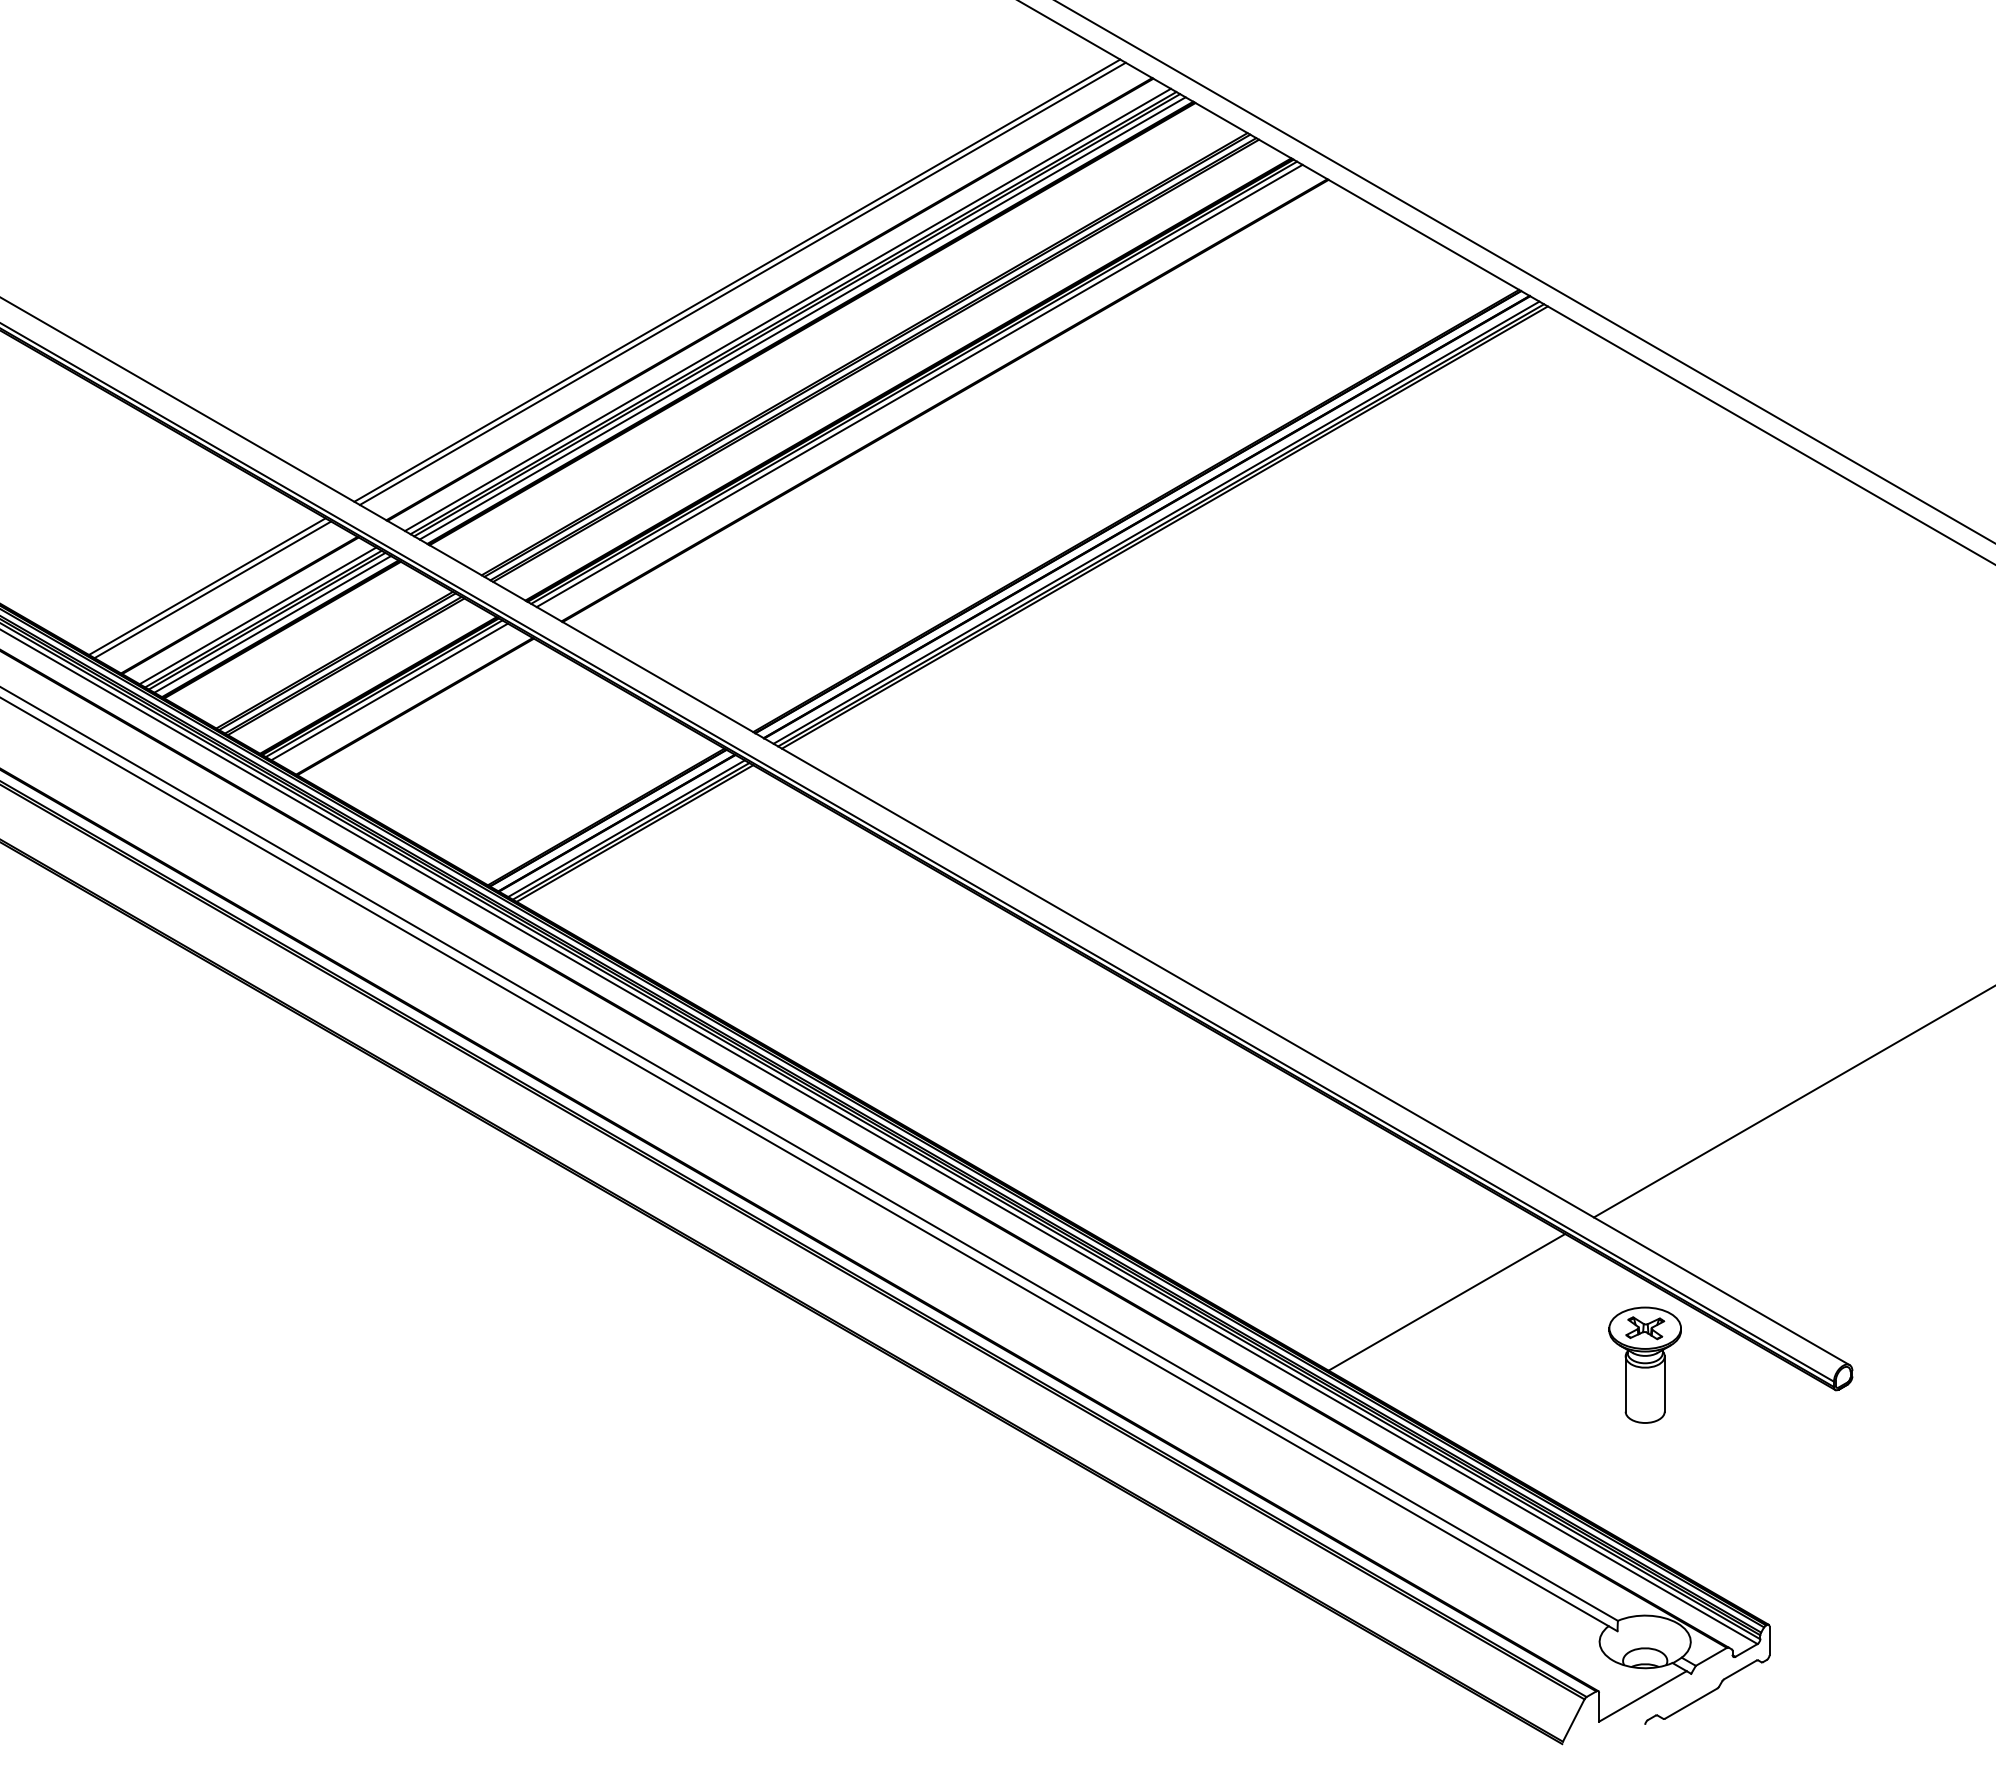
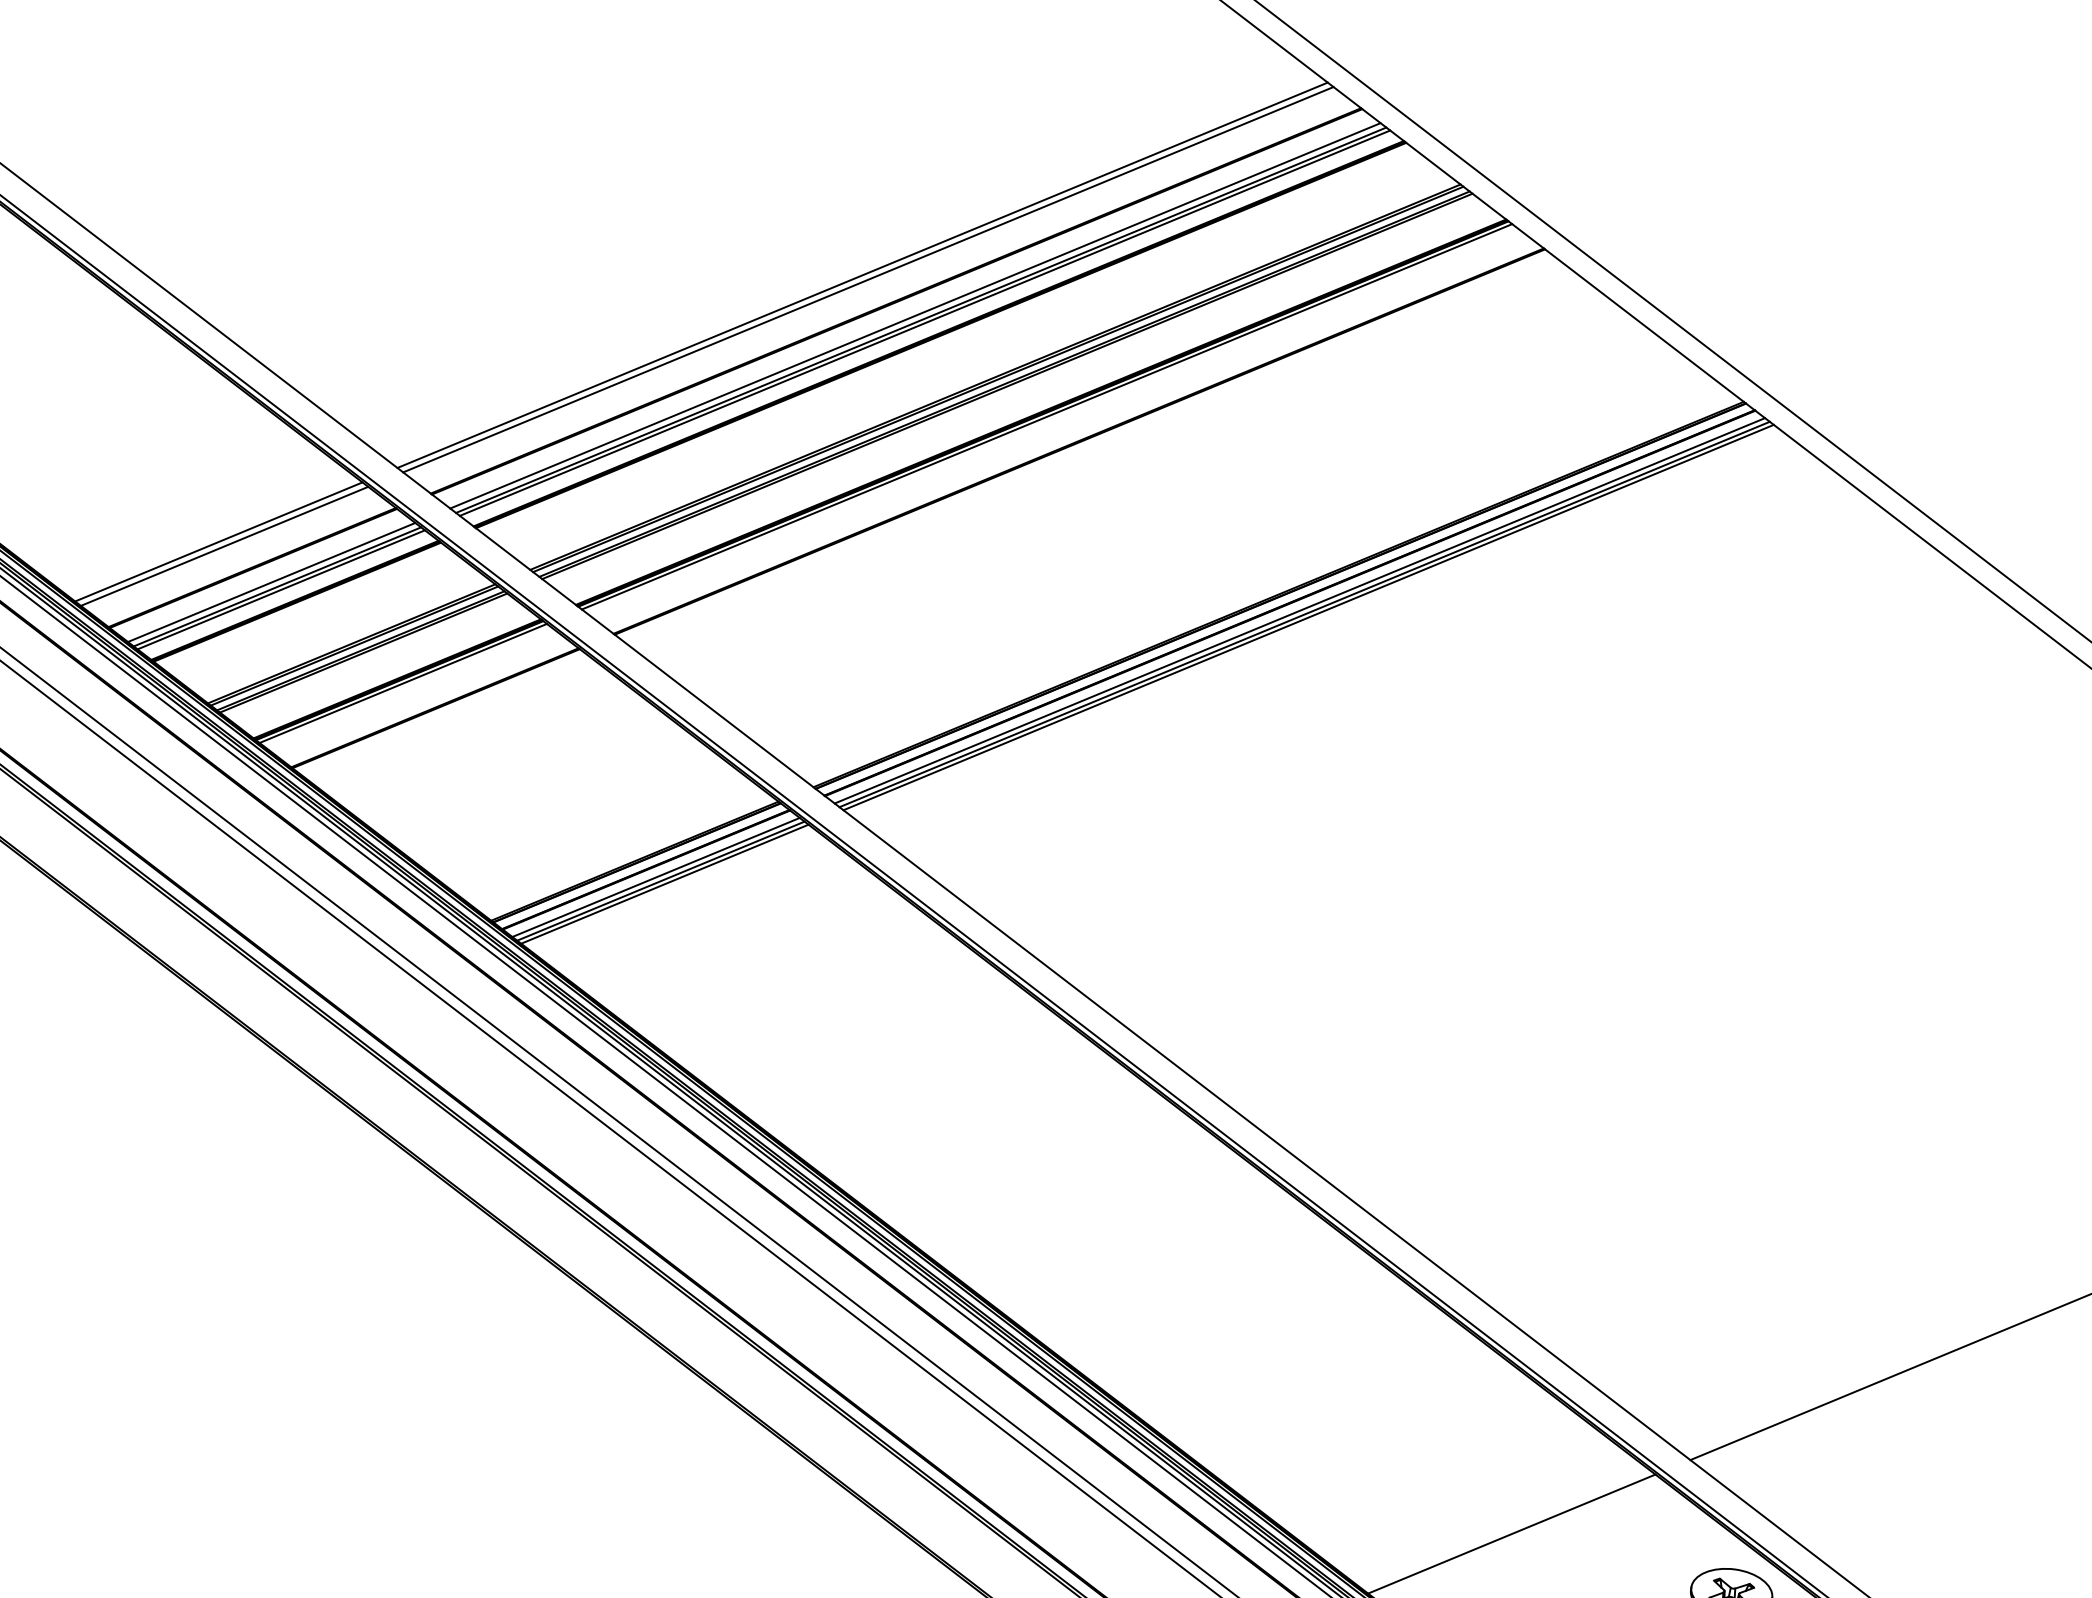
line: (802, 318) -> (930, 327), removed
line: (919, 385) -> (1052, 420), removed
line: (272, 624) -> (286, 594), removed
line: (389, 691) -> (408, 687), removed

